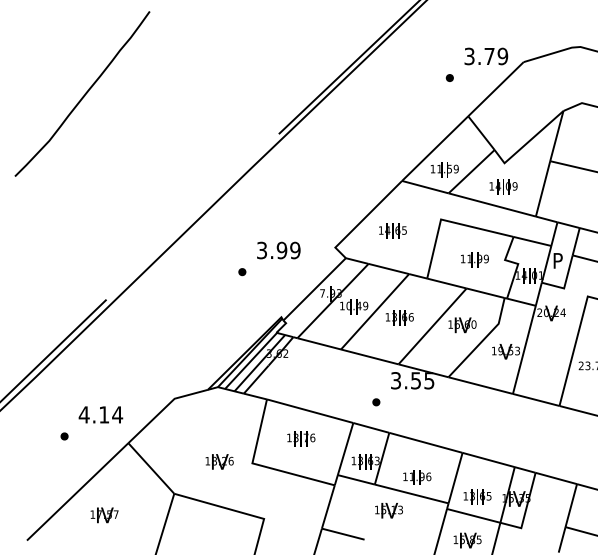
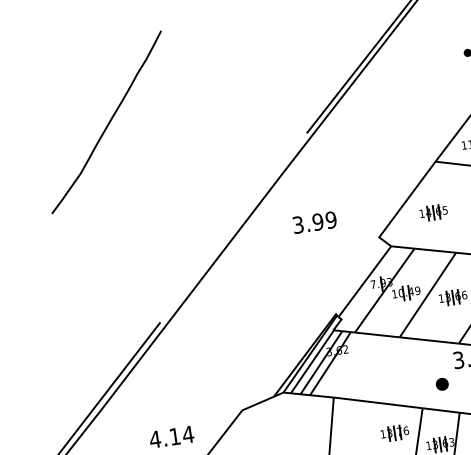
text: (278, 250) -> (314, 222), moved
part: (242, 272) -> (291, 275), removed
part: (376, 402) -> (442, 384), size x1.6
text: (301, 438) -> (395, 433), moved

